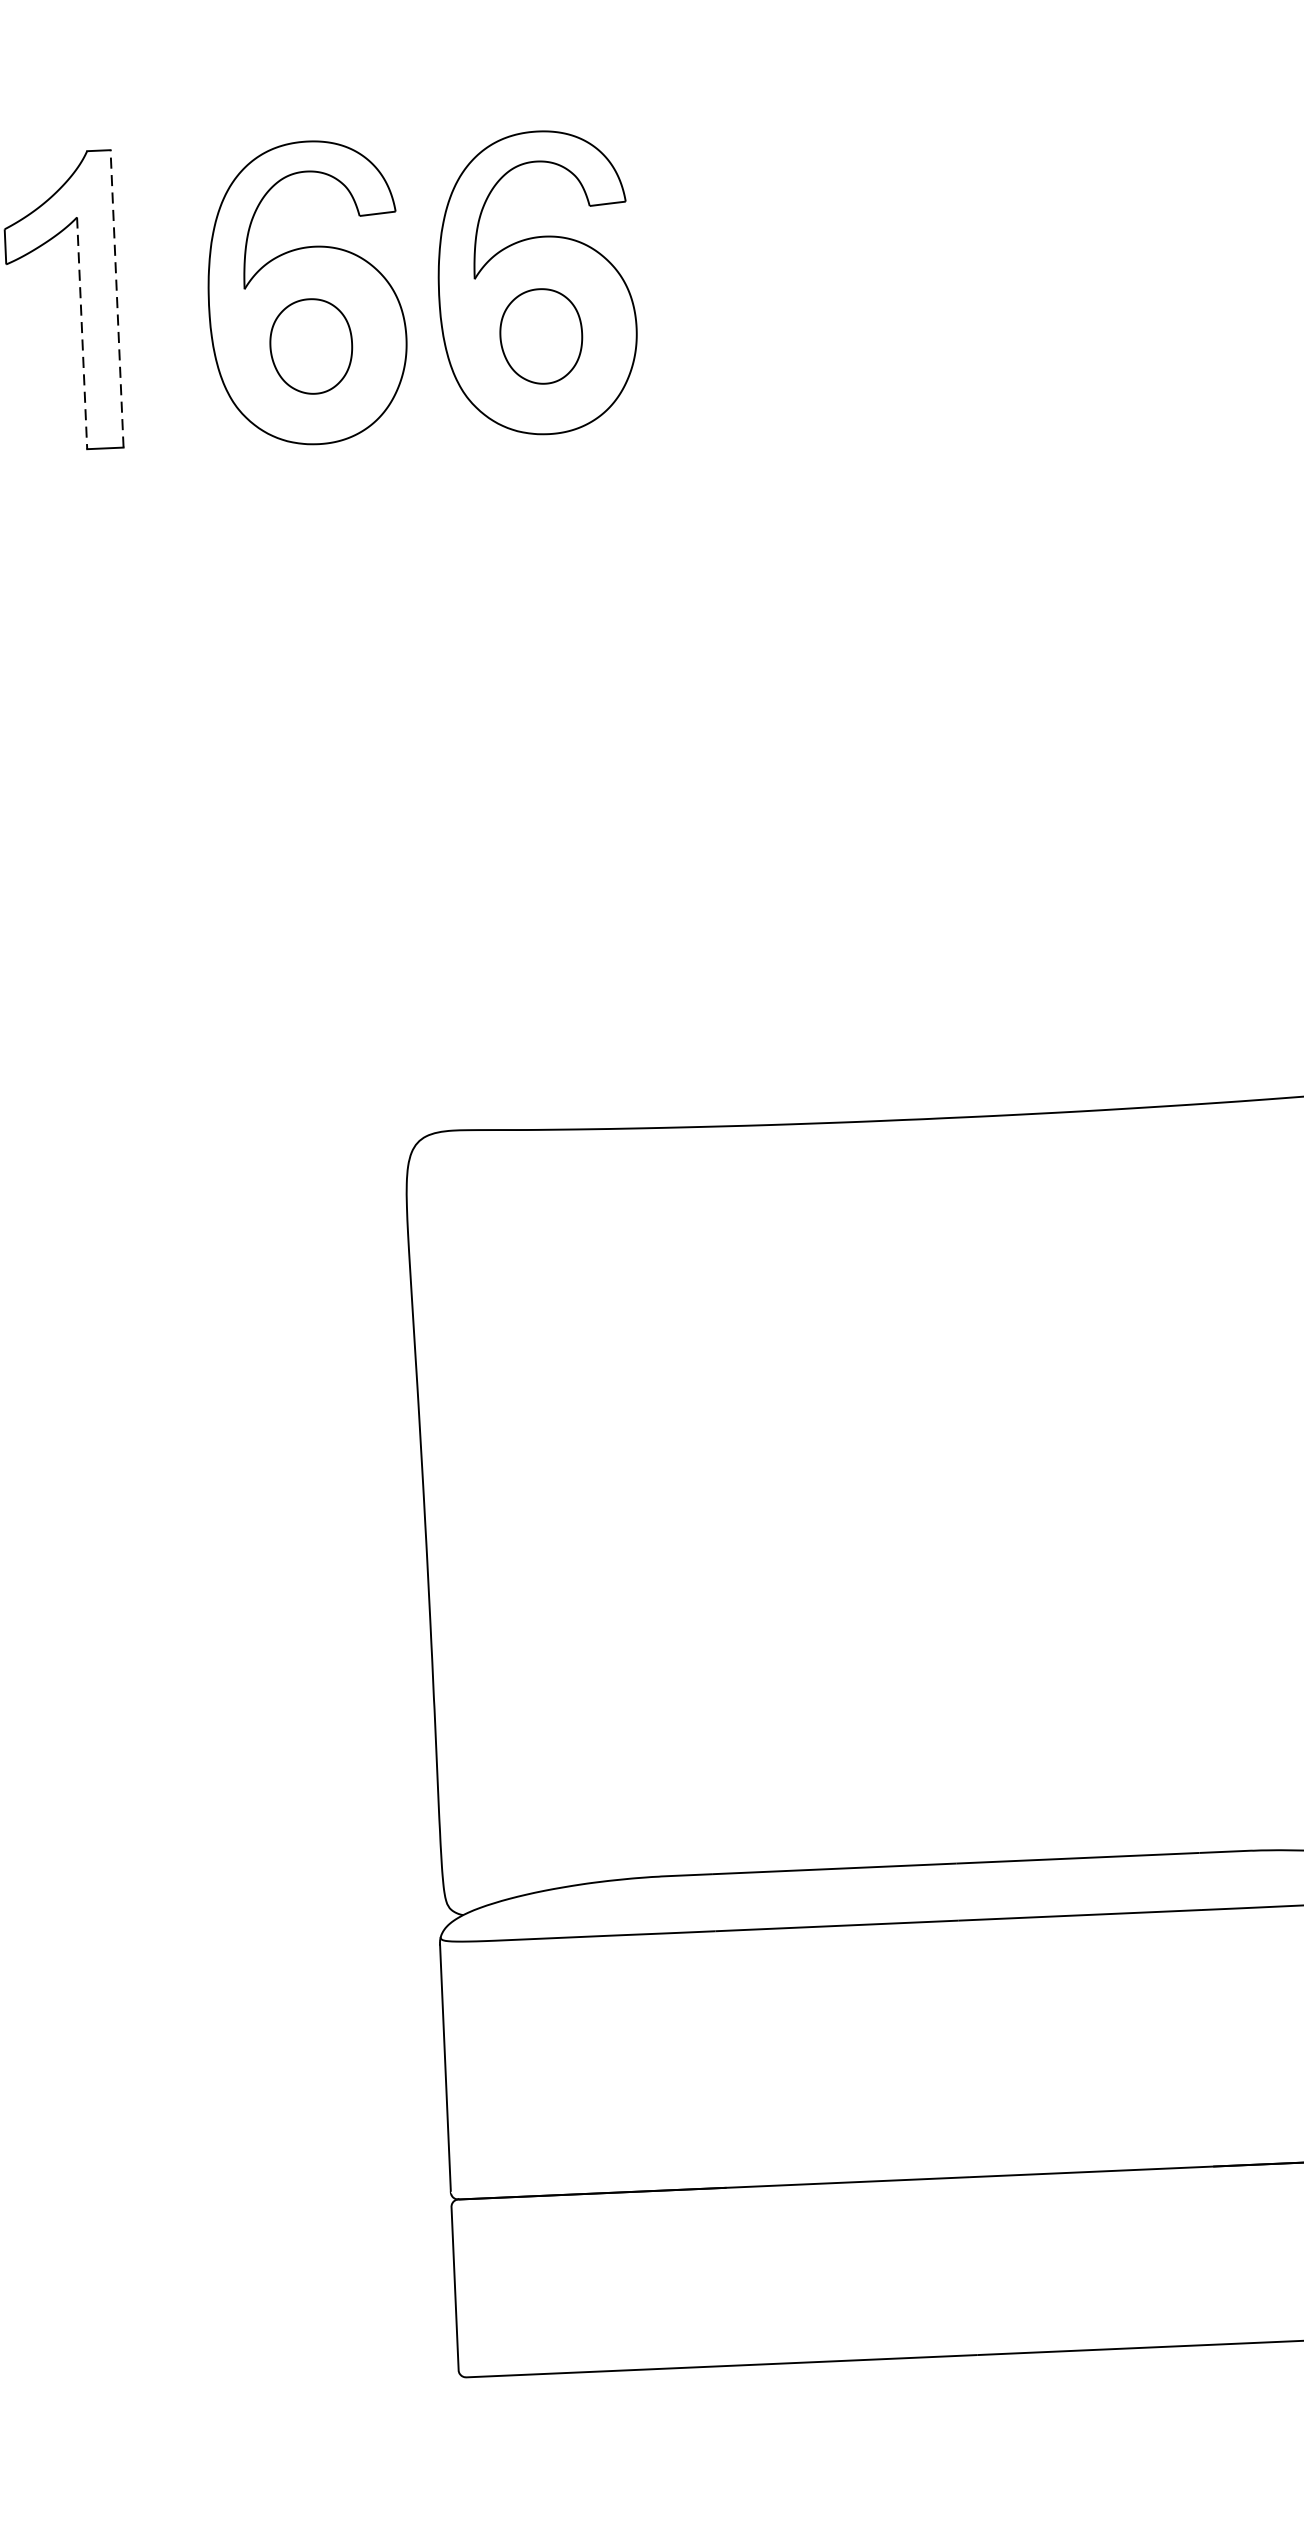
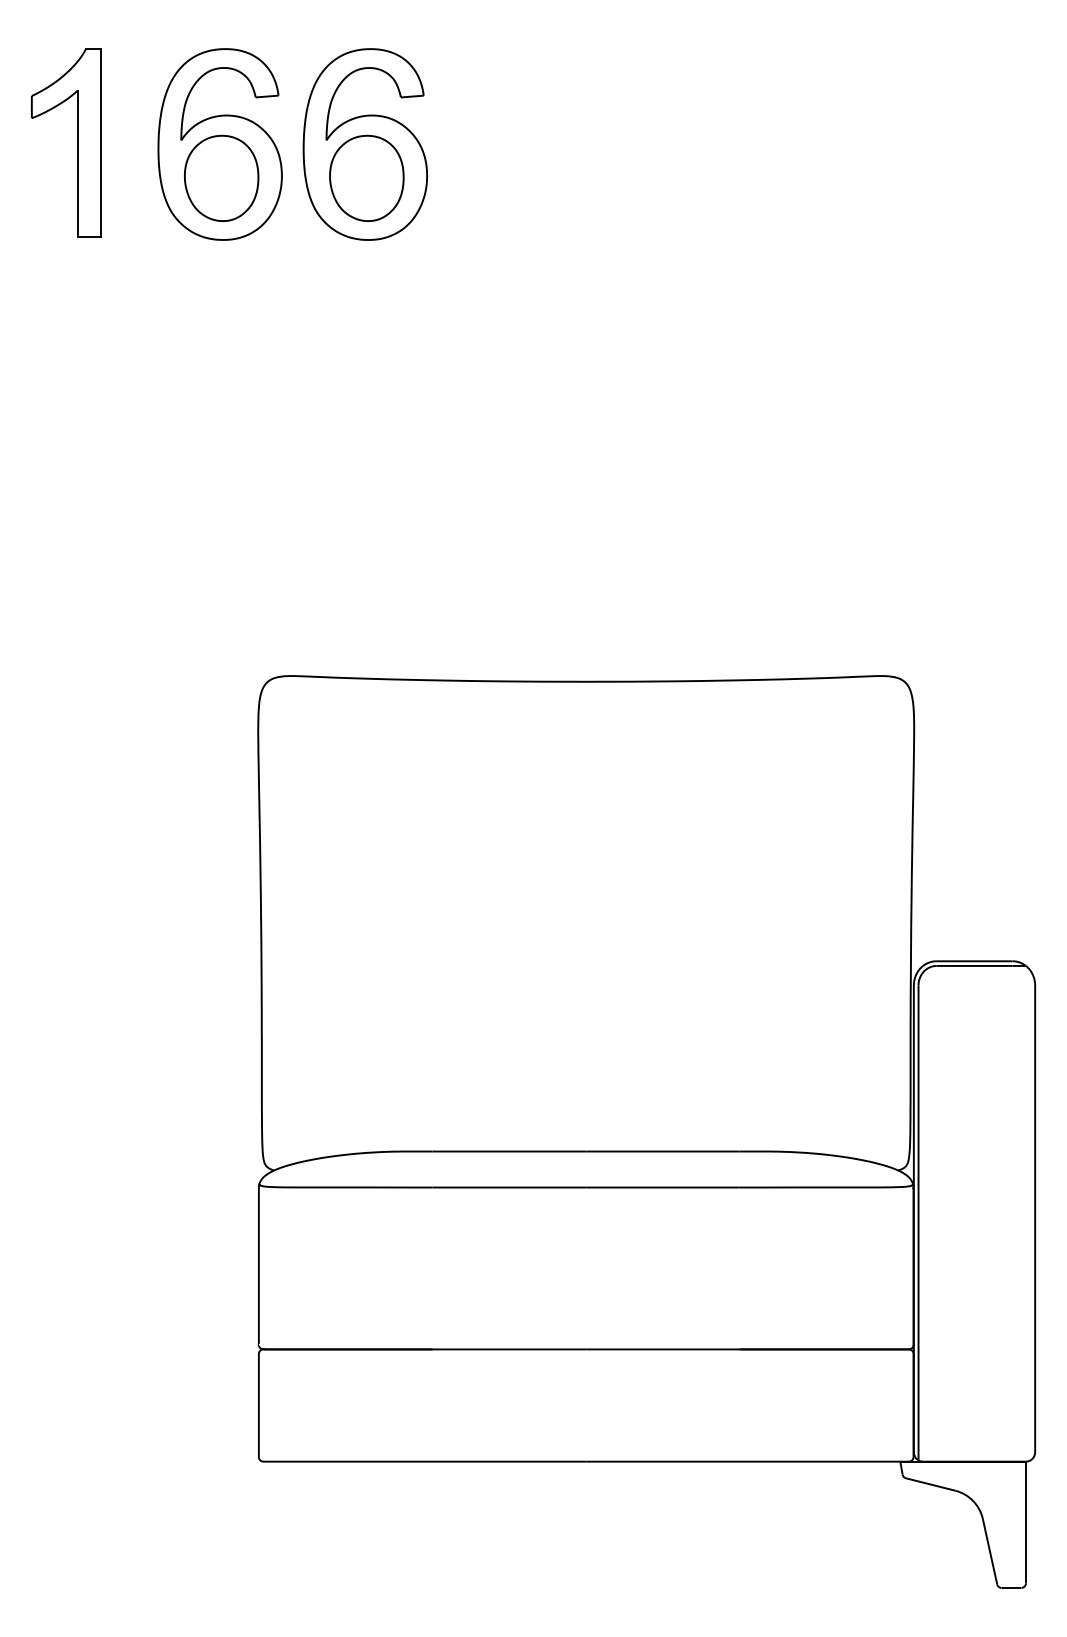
line: (116, 298) -> (100, 142), dashed -> solid
line: (81, 334) -> (77, 164), dashed -> solid
part: (540, 335) -> (366, 177), size x1.43
part: (310, 345) -> (221, 177), size x1.43

